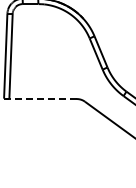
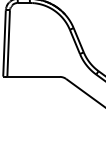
line: (40, 99) -> (31, 77), dashed -> solid

